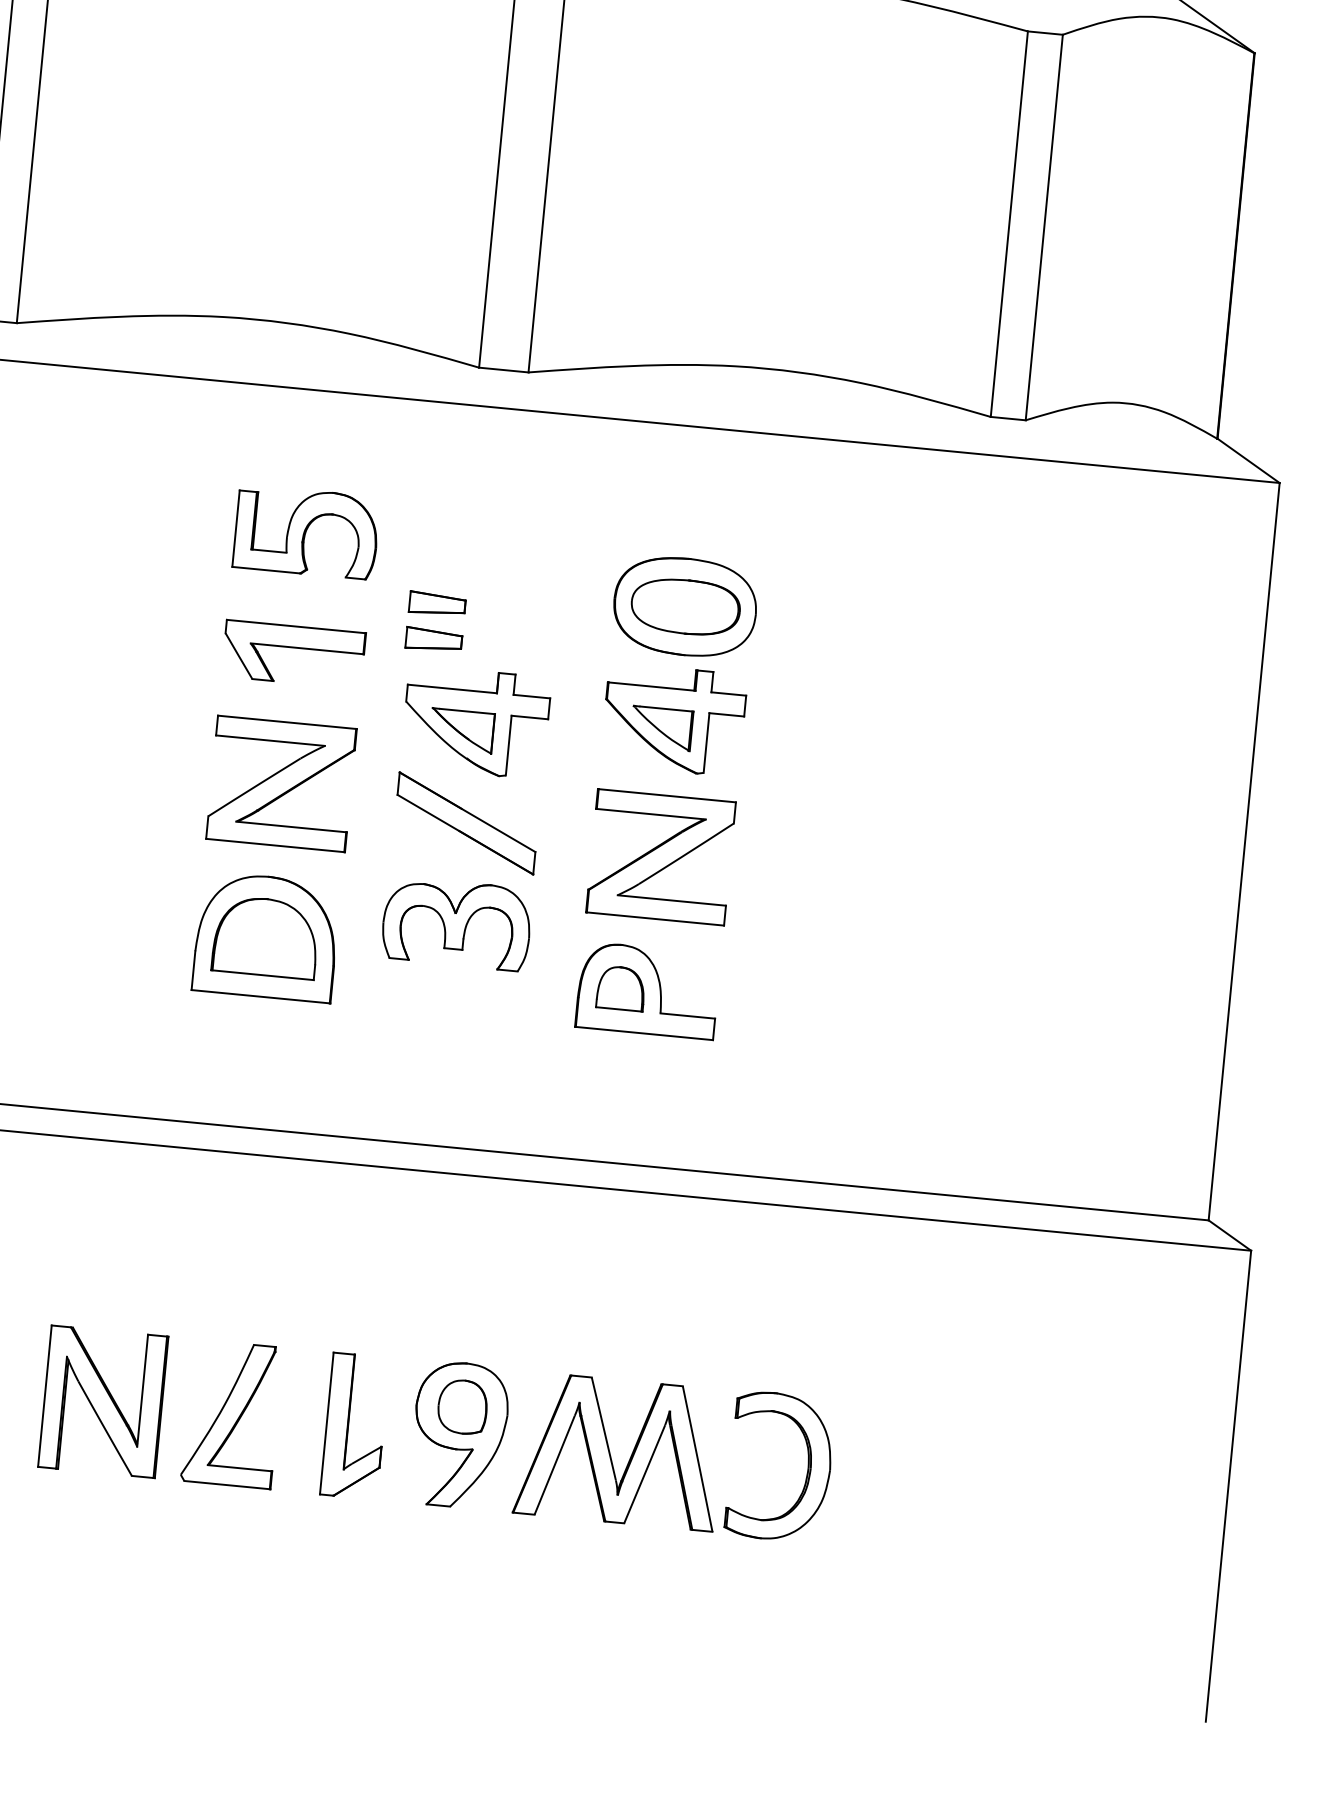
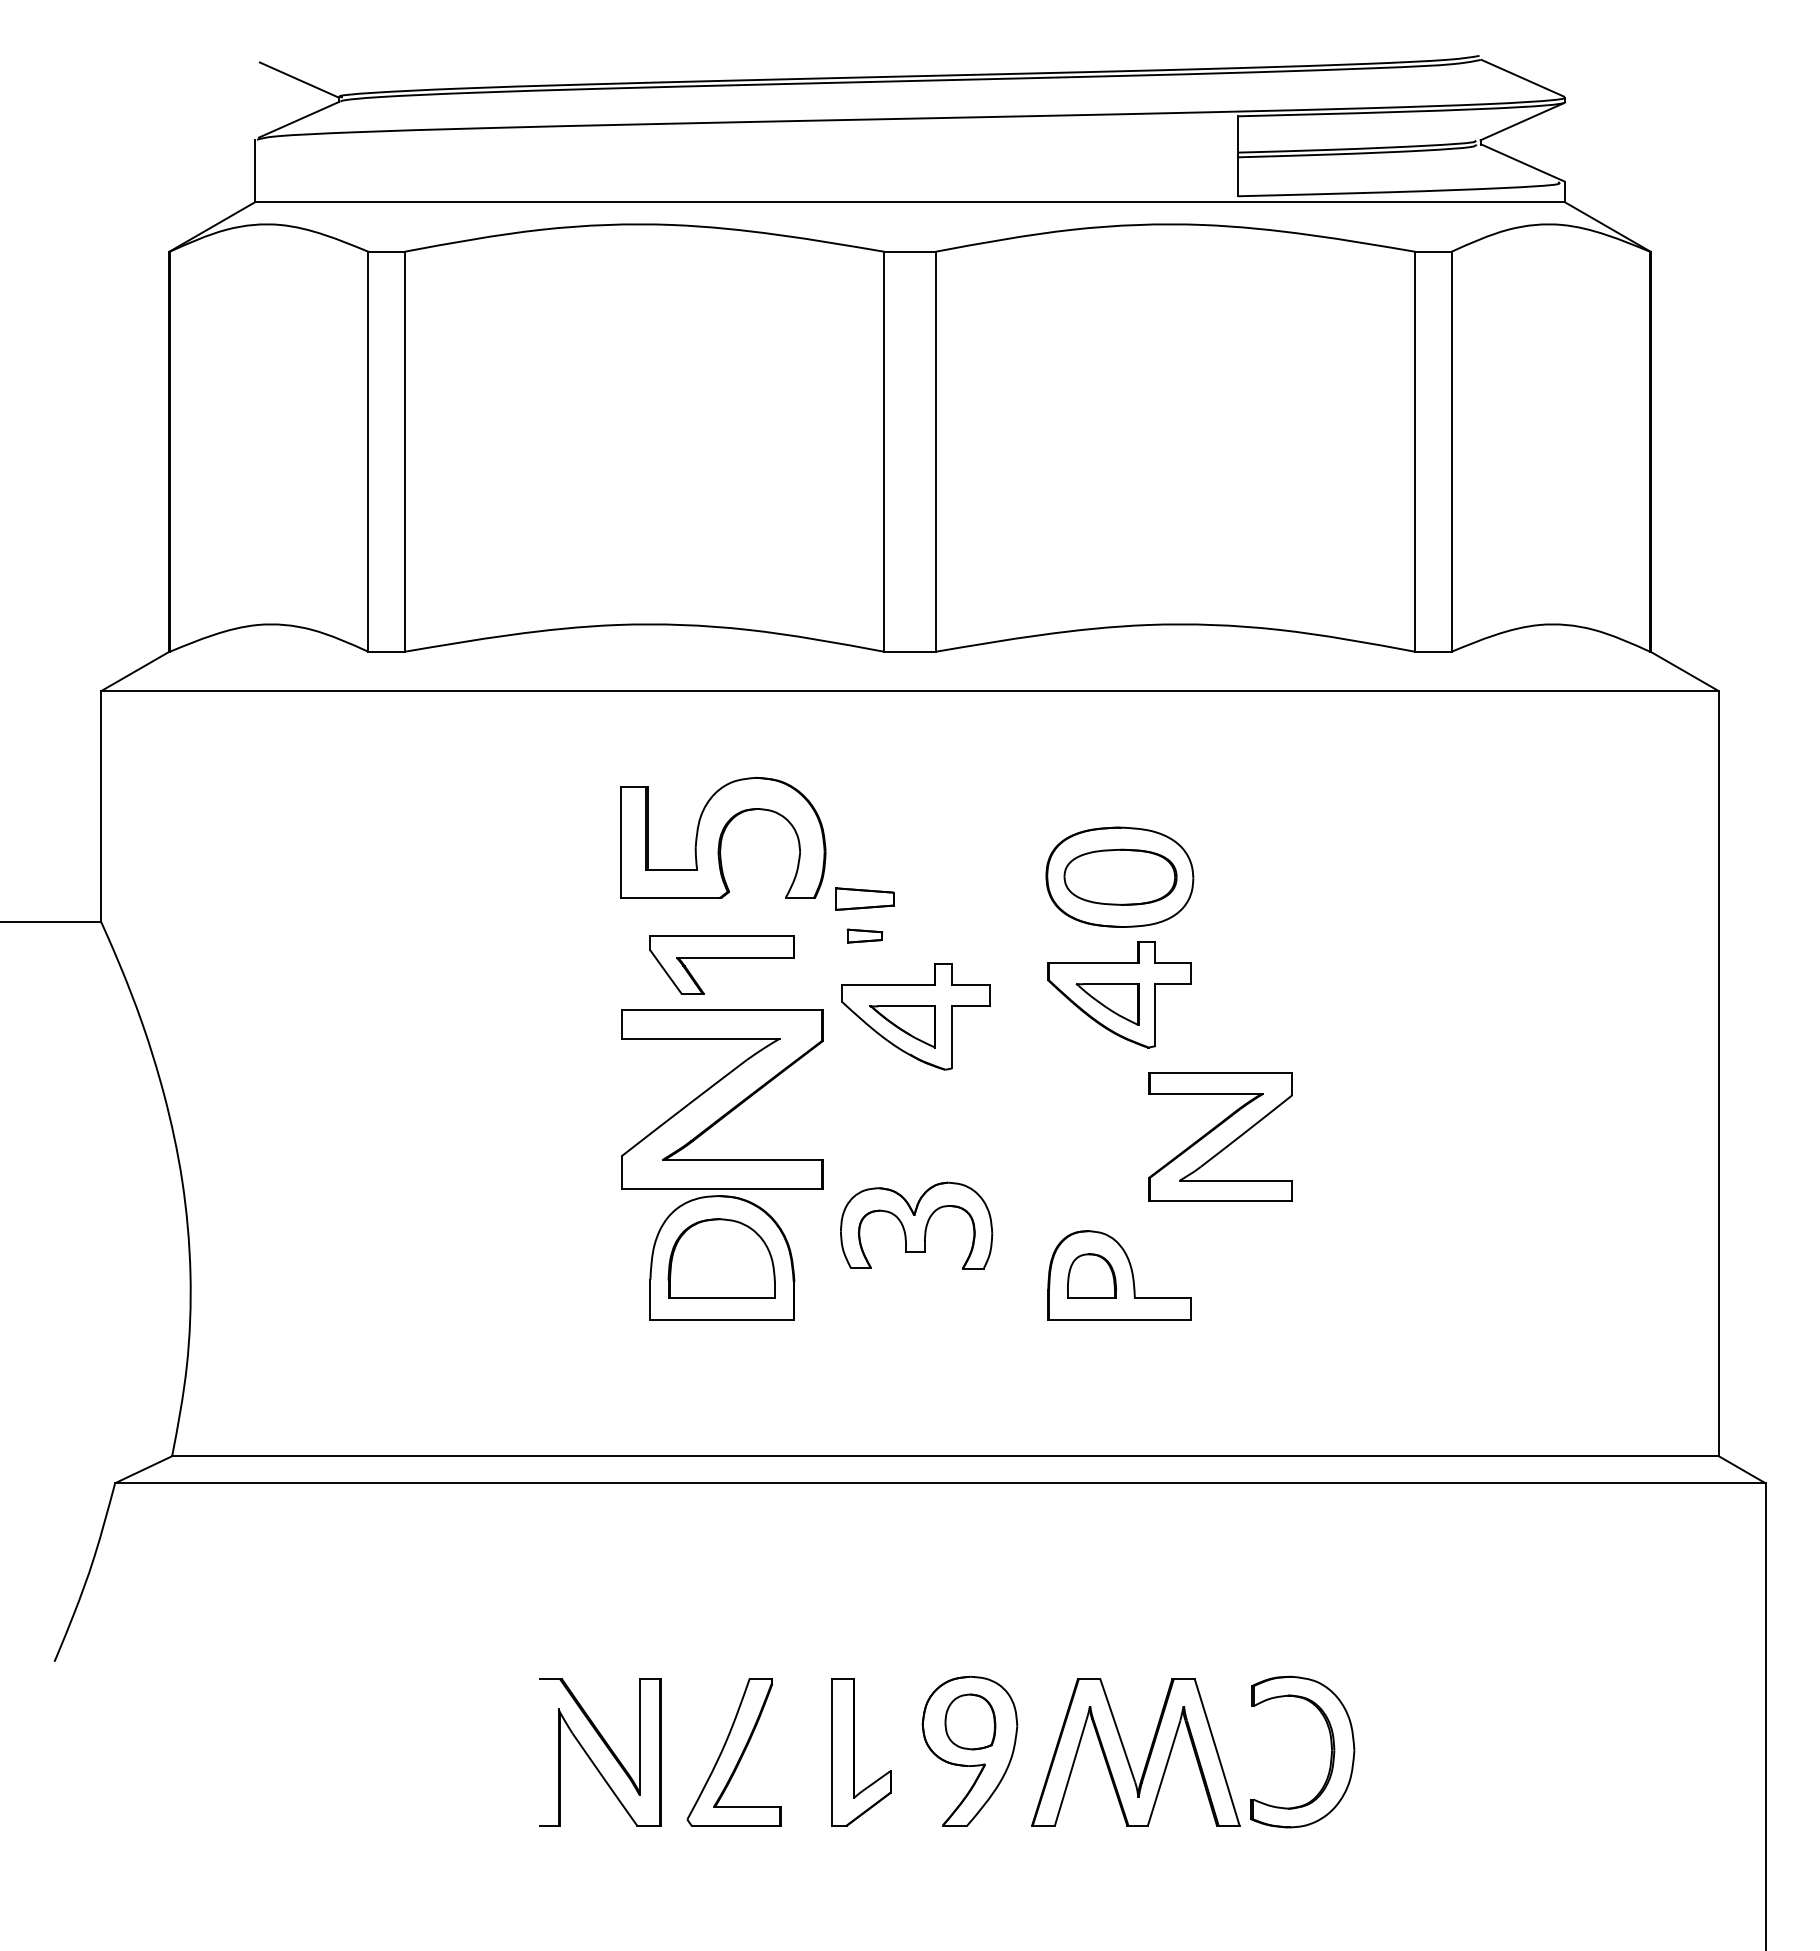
part: (306, 531) -> (723, 837), size x1.4
part: (433, 639) -> (864, 935), size x0.6
part: (280, 783) -> (721, 1098), size x1.4
part: (466, 823) -> (916, 1121), removed
part: (660, 856) -> (1220, 1136), moved
line: (44, 1395) -> (539, 1751), removed

